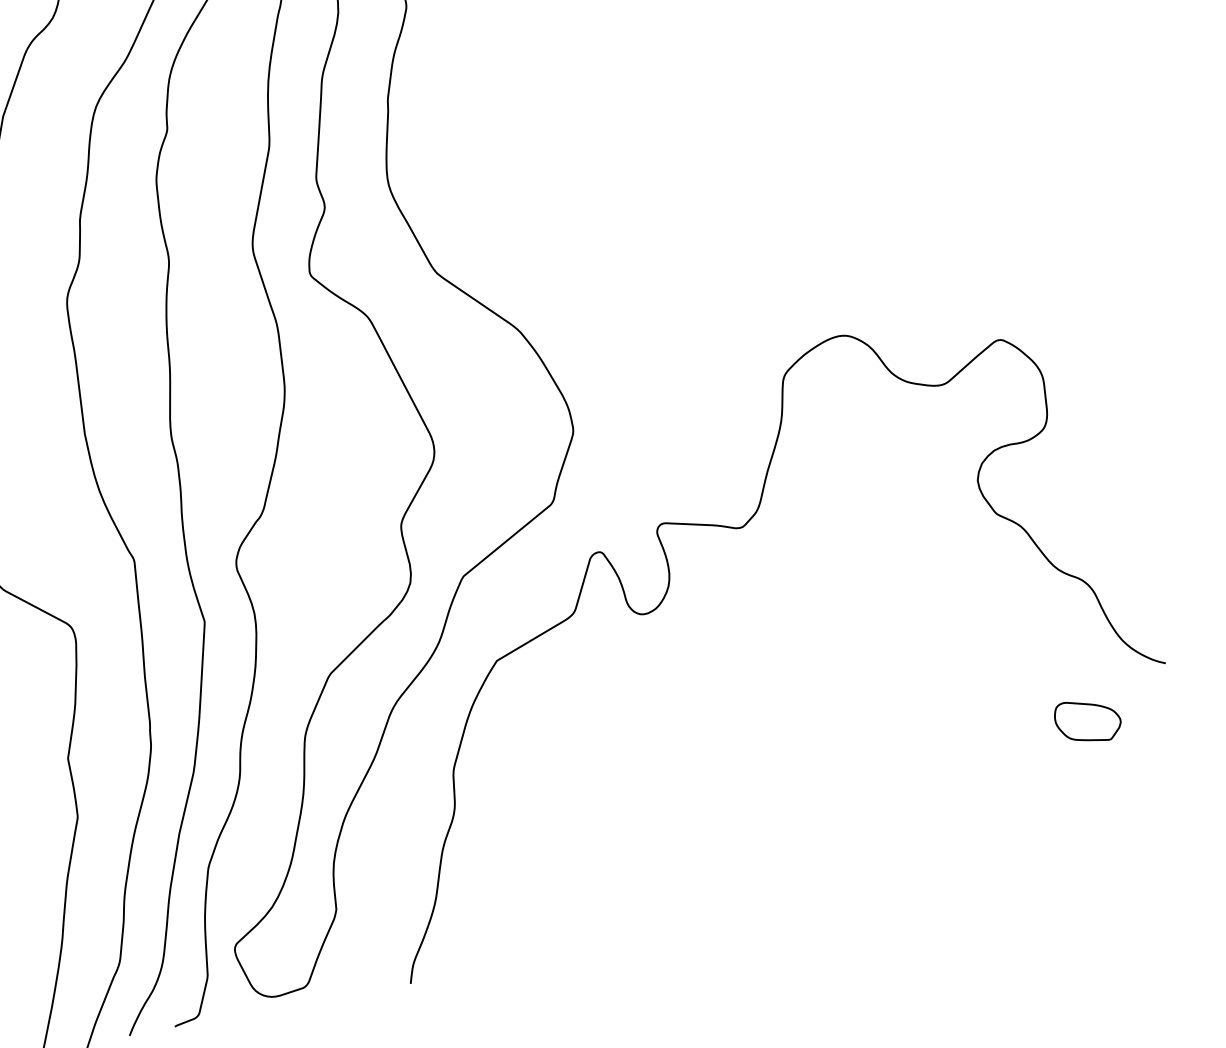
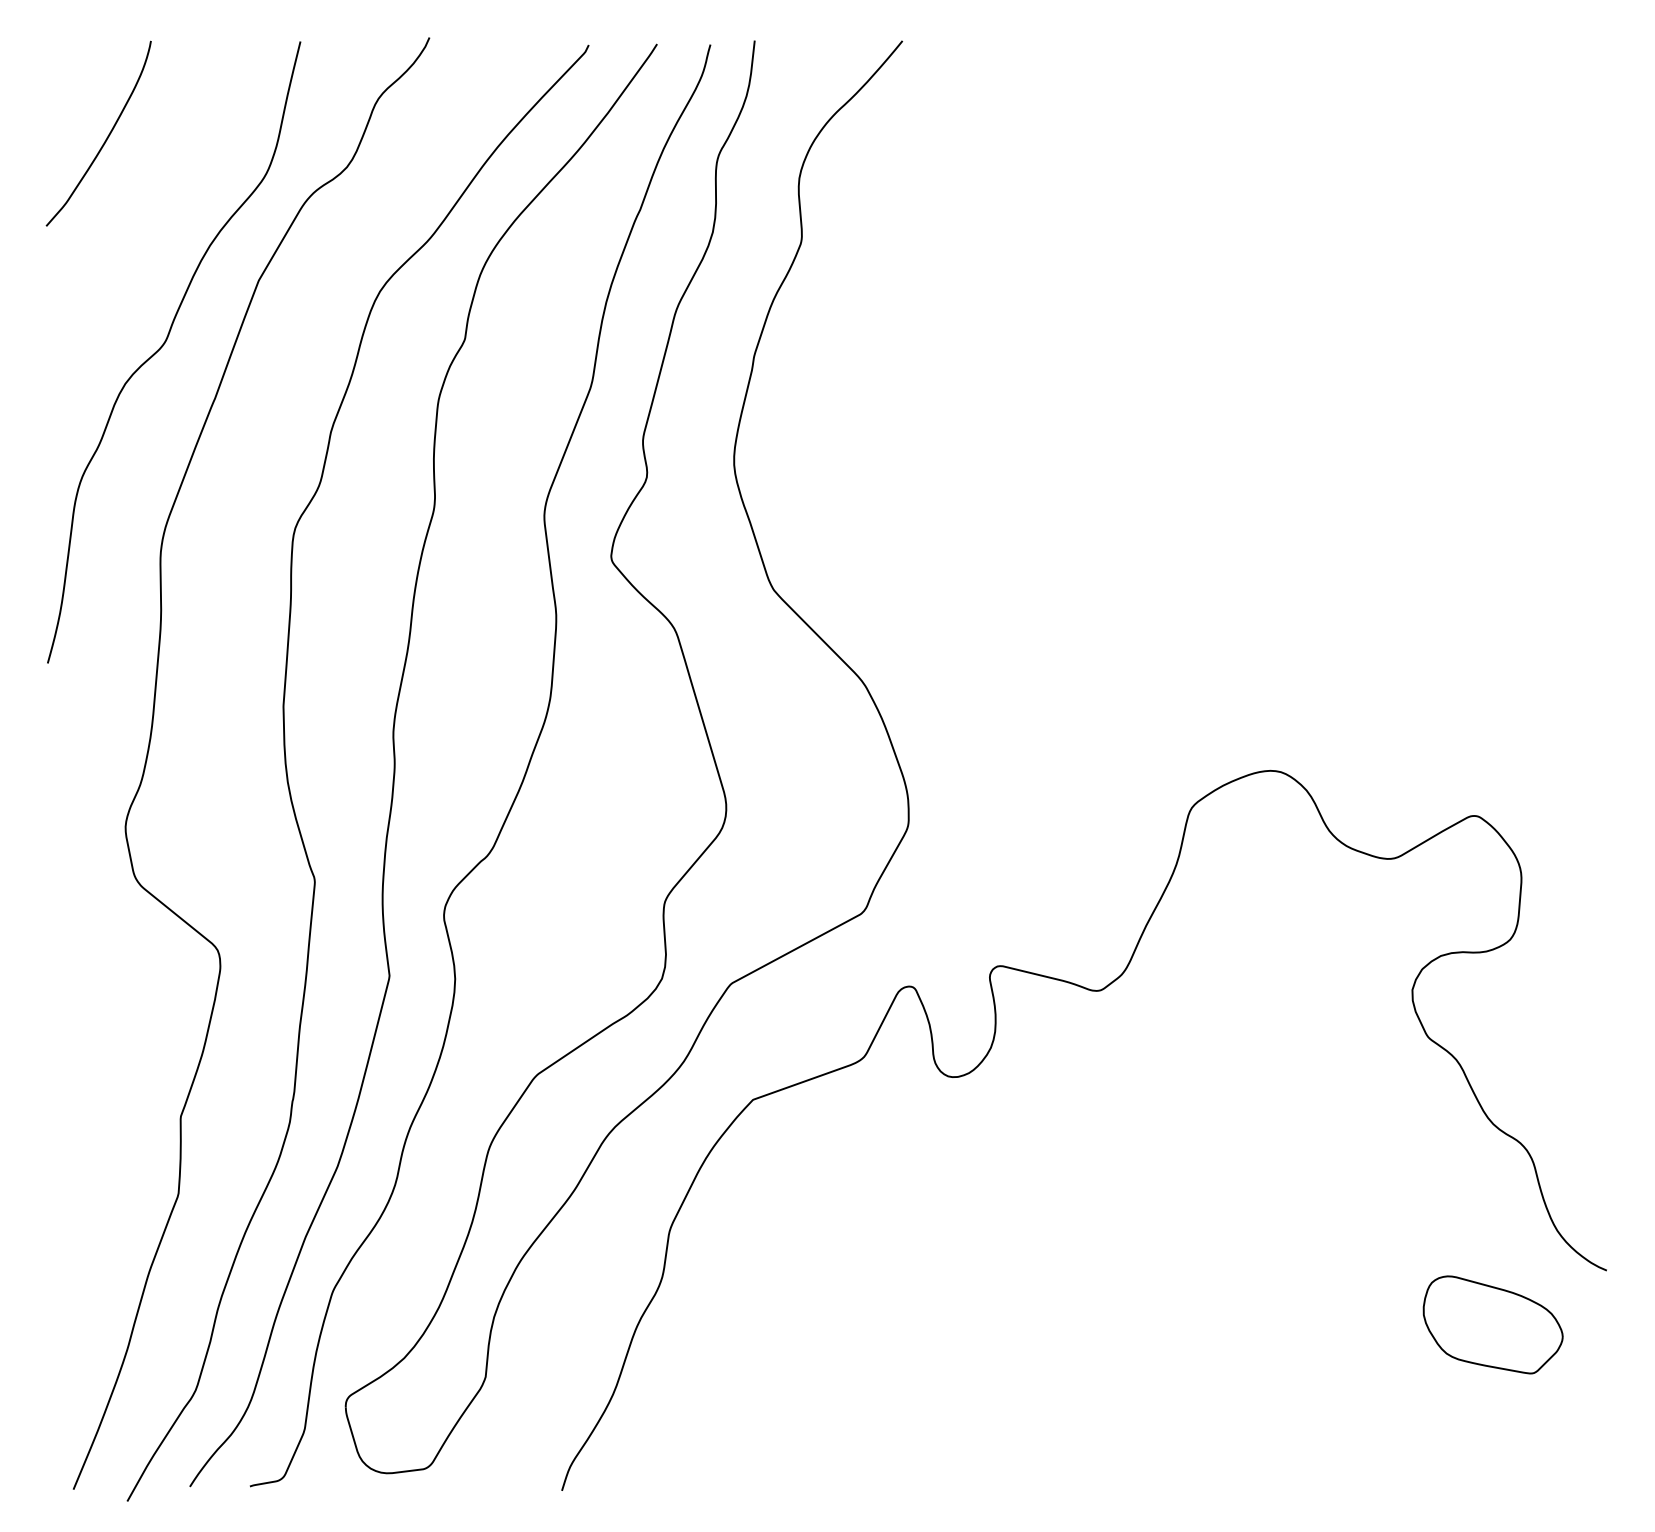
part: (1087, 720) -> (1492, 1324), size x1.67

